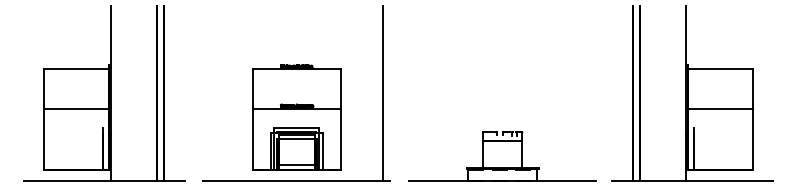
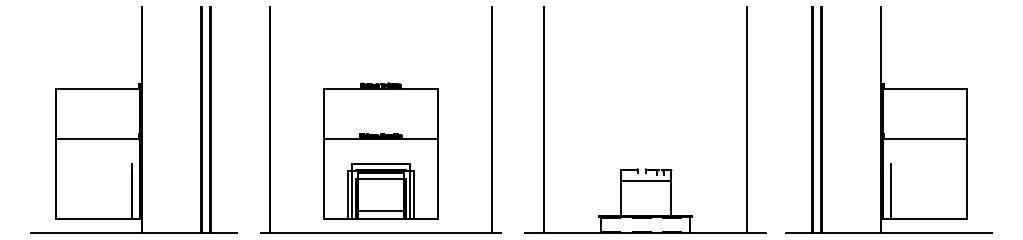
line: (210, 93) -> (269, 119), added
line: (424, 93) -> (544, 119), added
line: (582, 93) -> (747, 119), added

